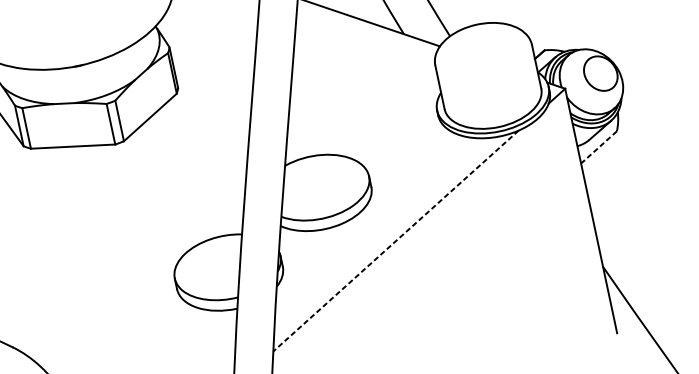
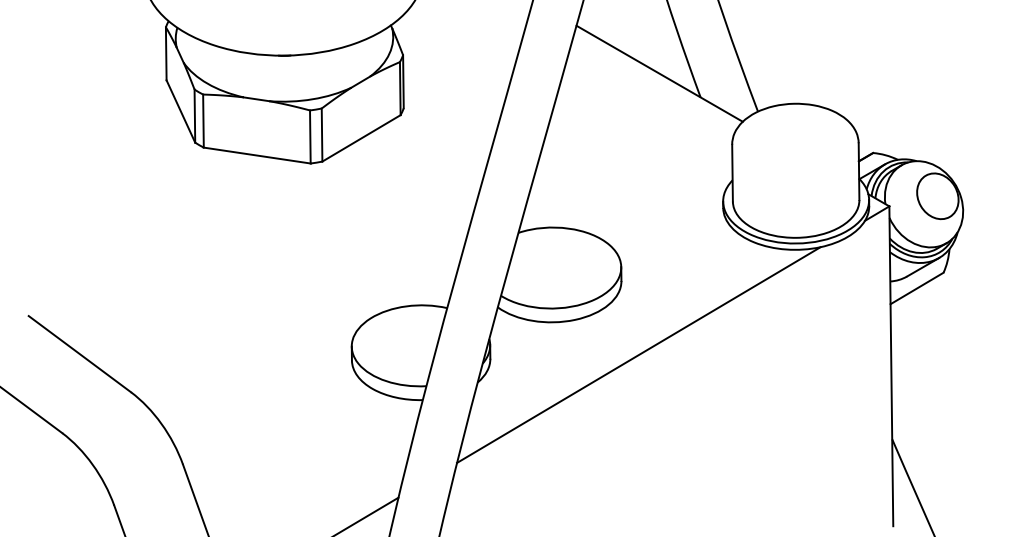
line: (599, 147) -> (917, 288), dashed -> solid
line: (395, 241) -> (638, 355), dashed -> solid

